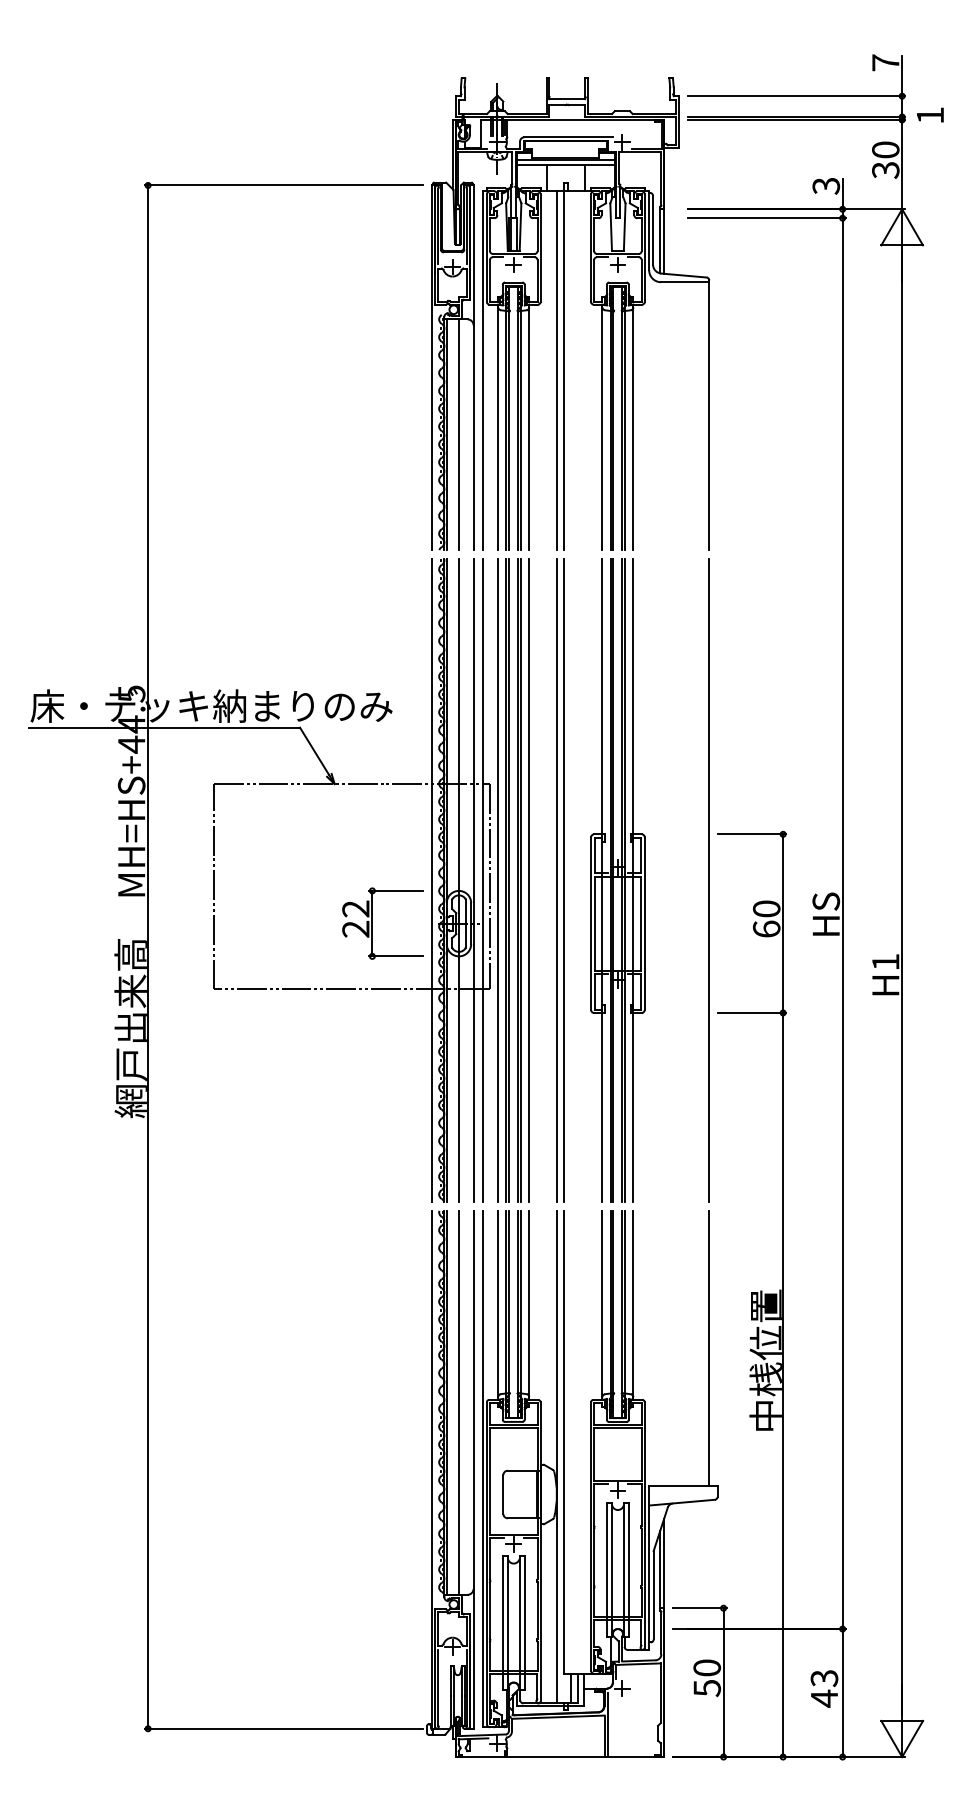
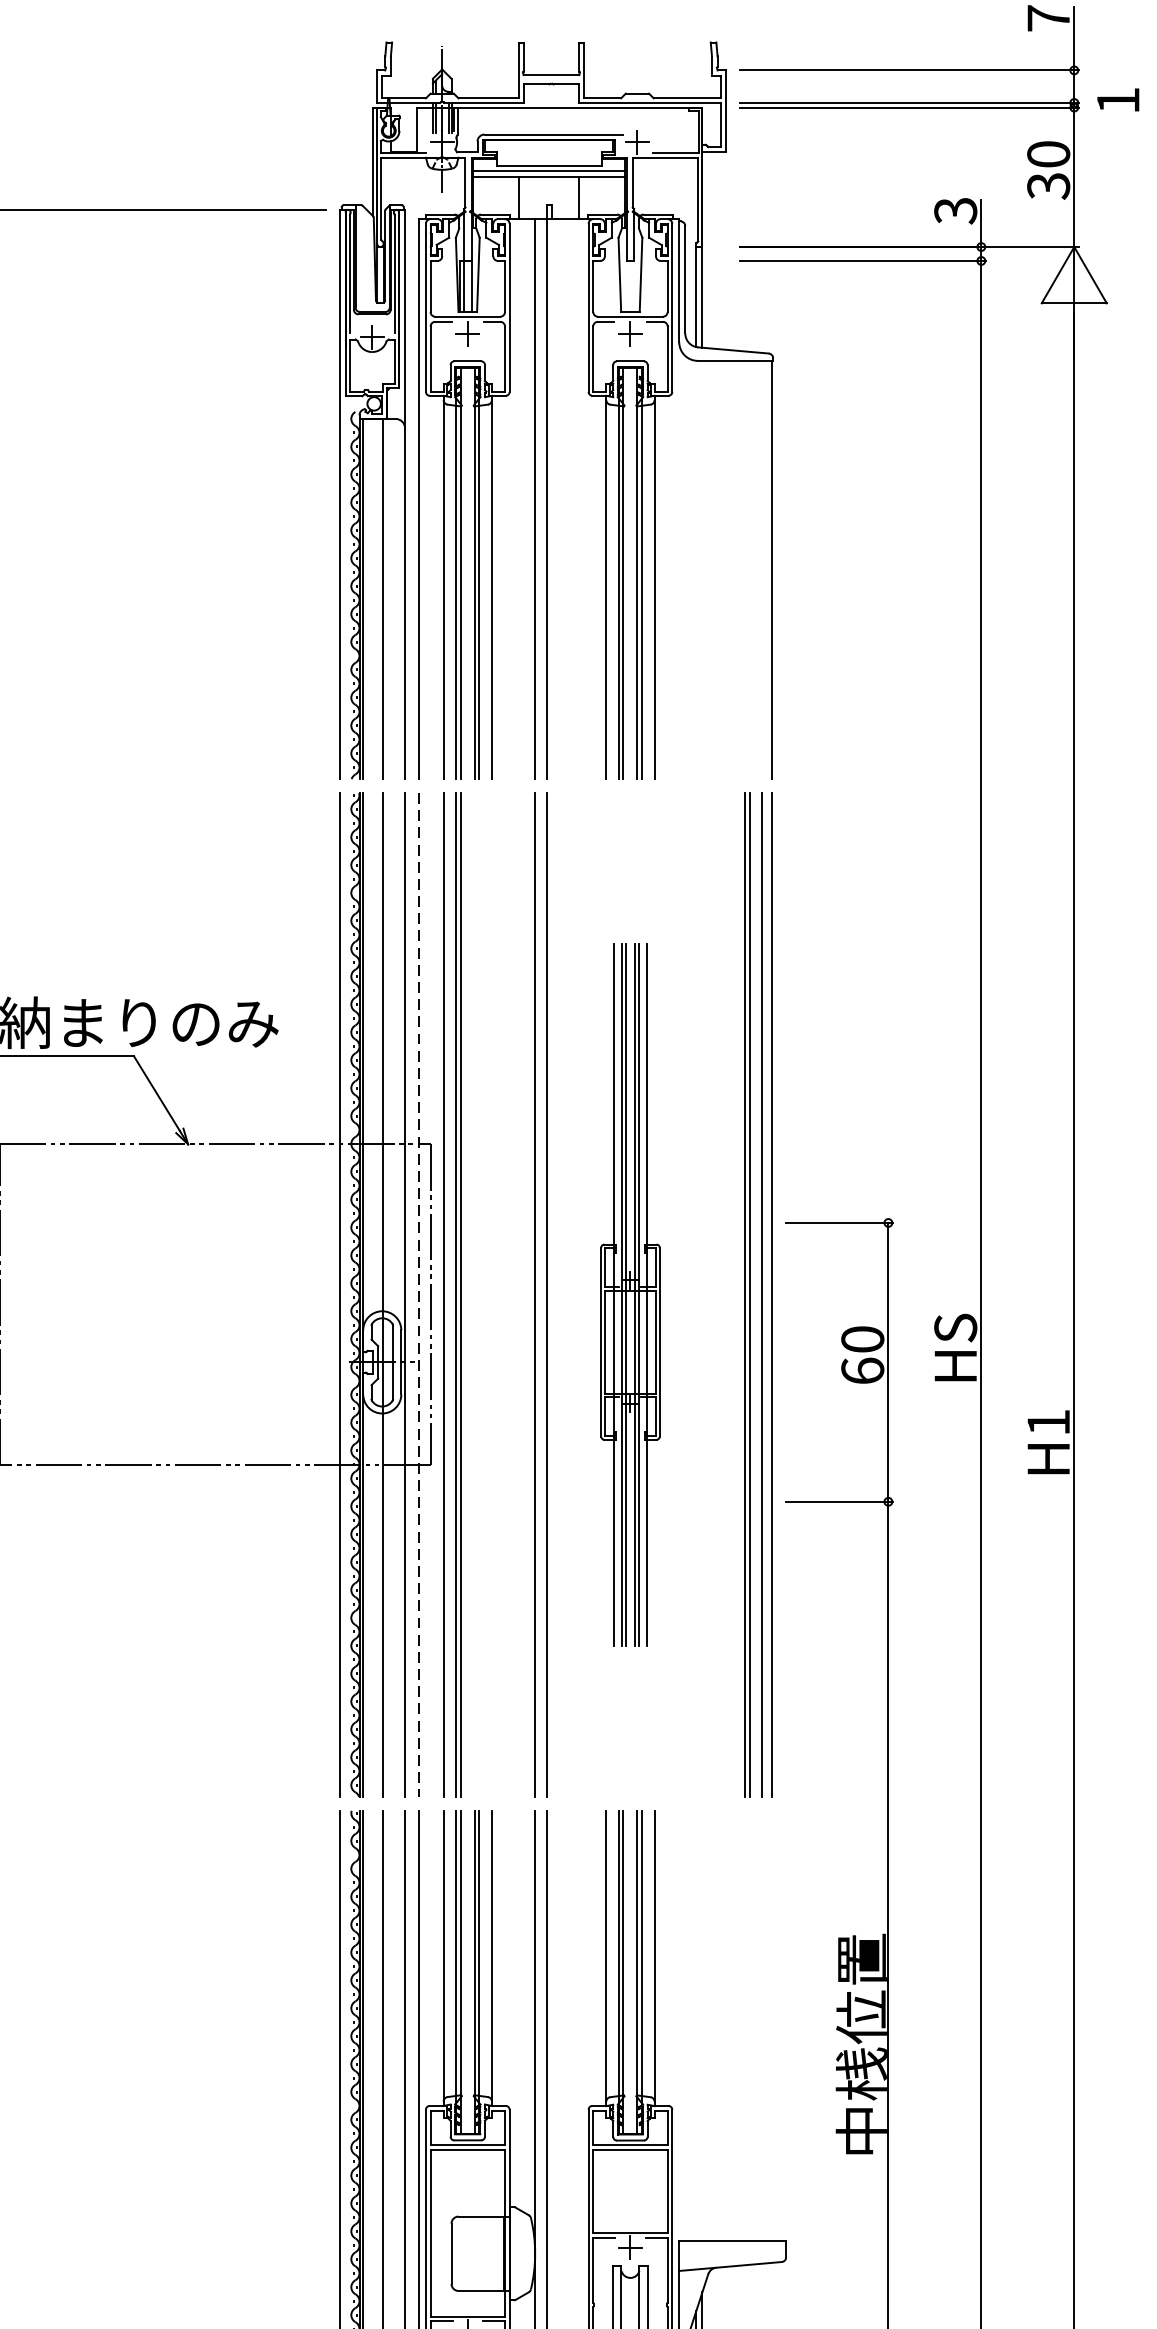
line: (482, 880) -> (418, 1295), solid -> dashed
part: (523, 880) -> (753, 1295), moved
part: (617, 880) -> (629, 1295), size x0.7
part: (372, 923) -> (247, 1362), removed
line: (708, 1348) -> (771, 2025), removed

